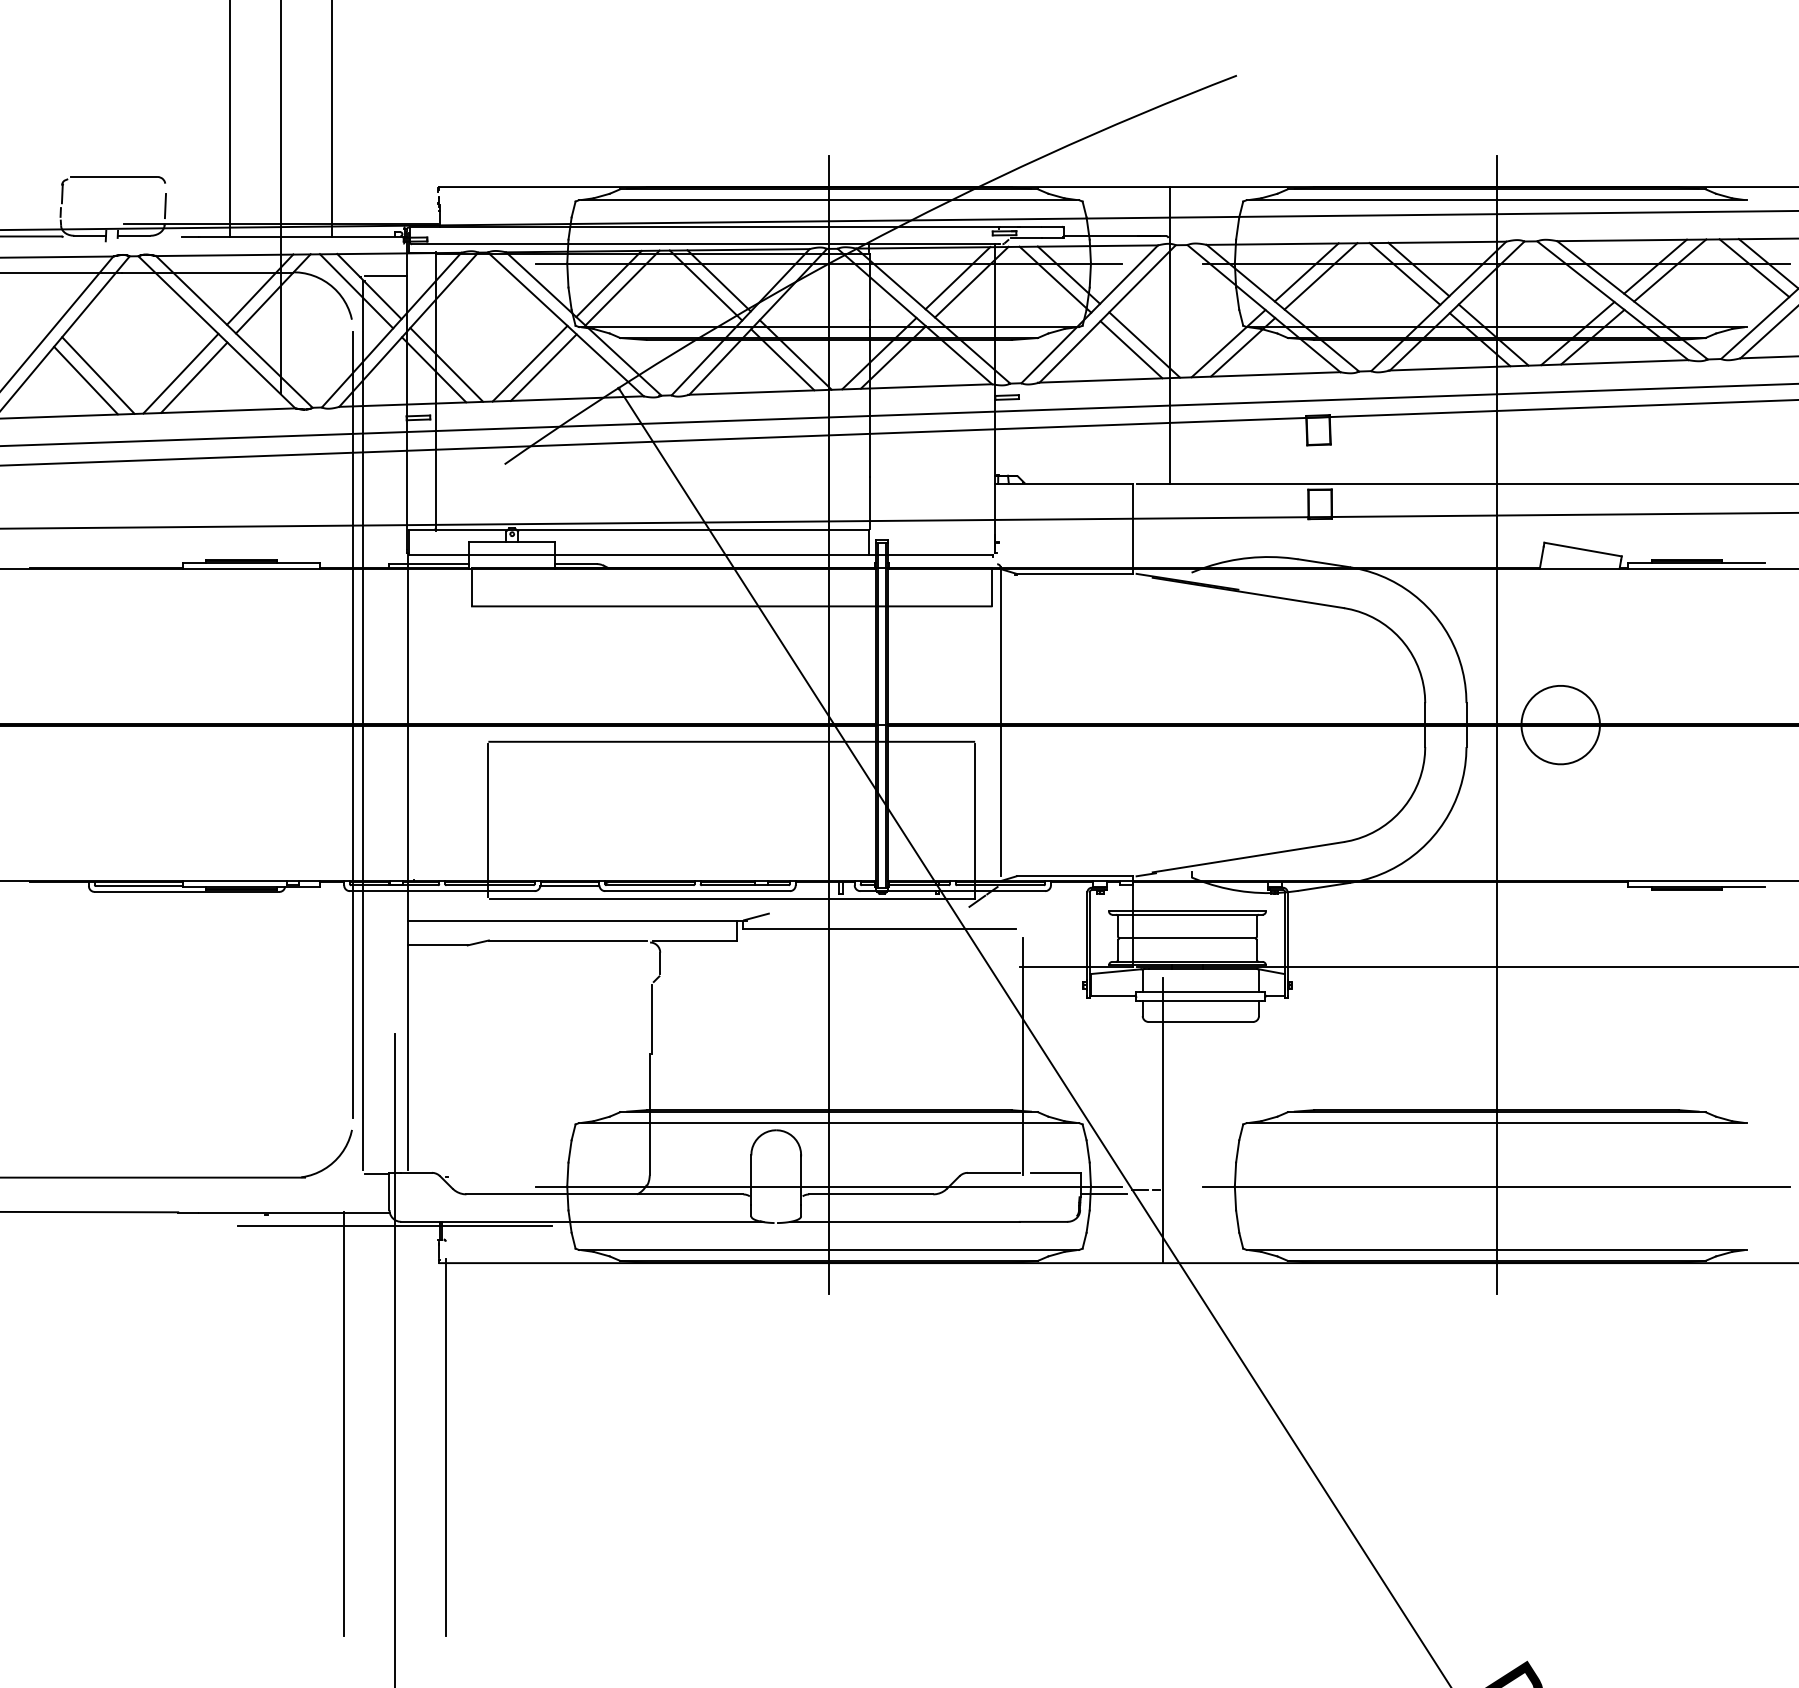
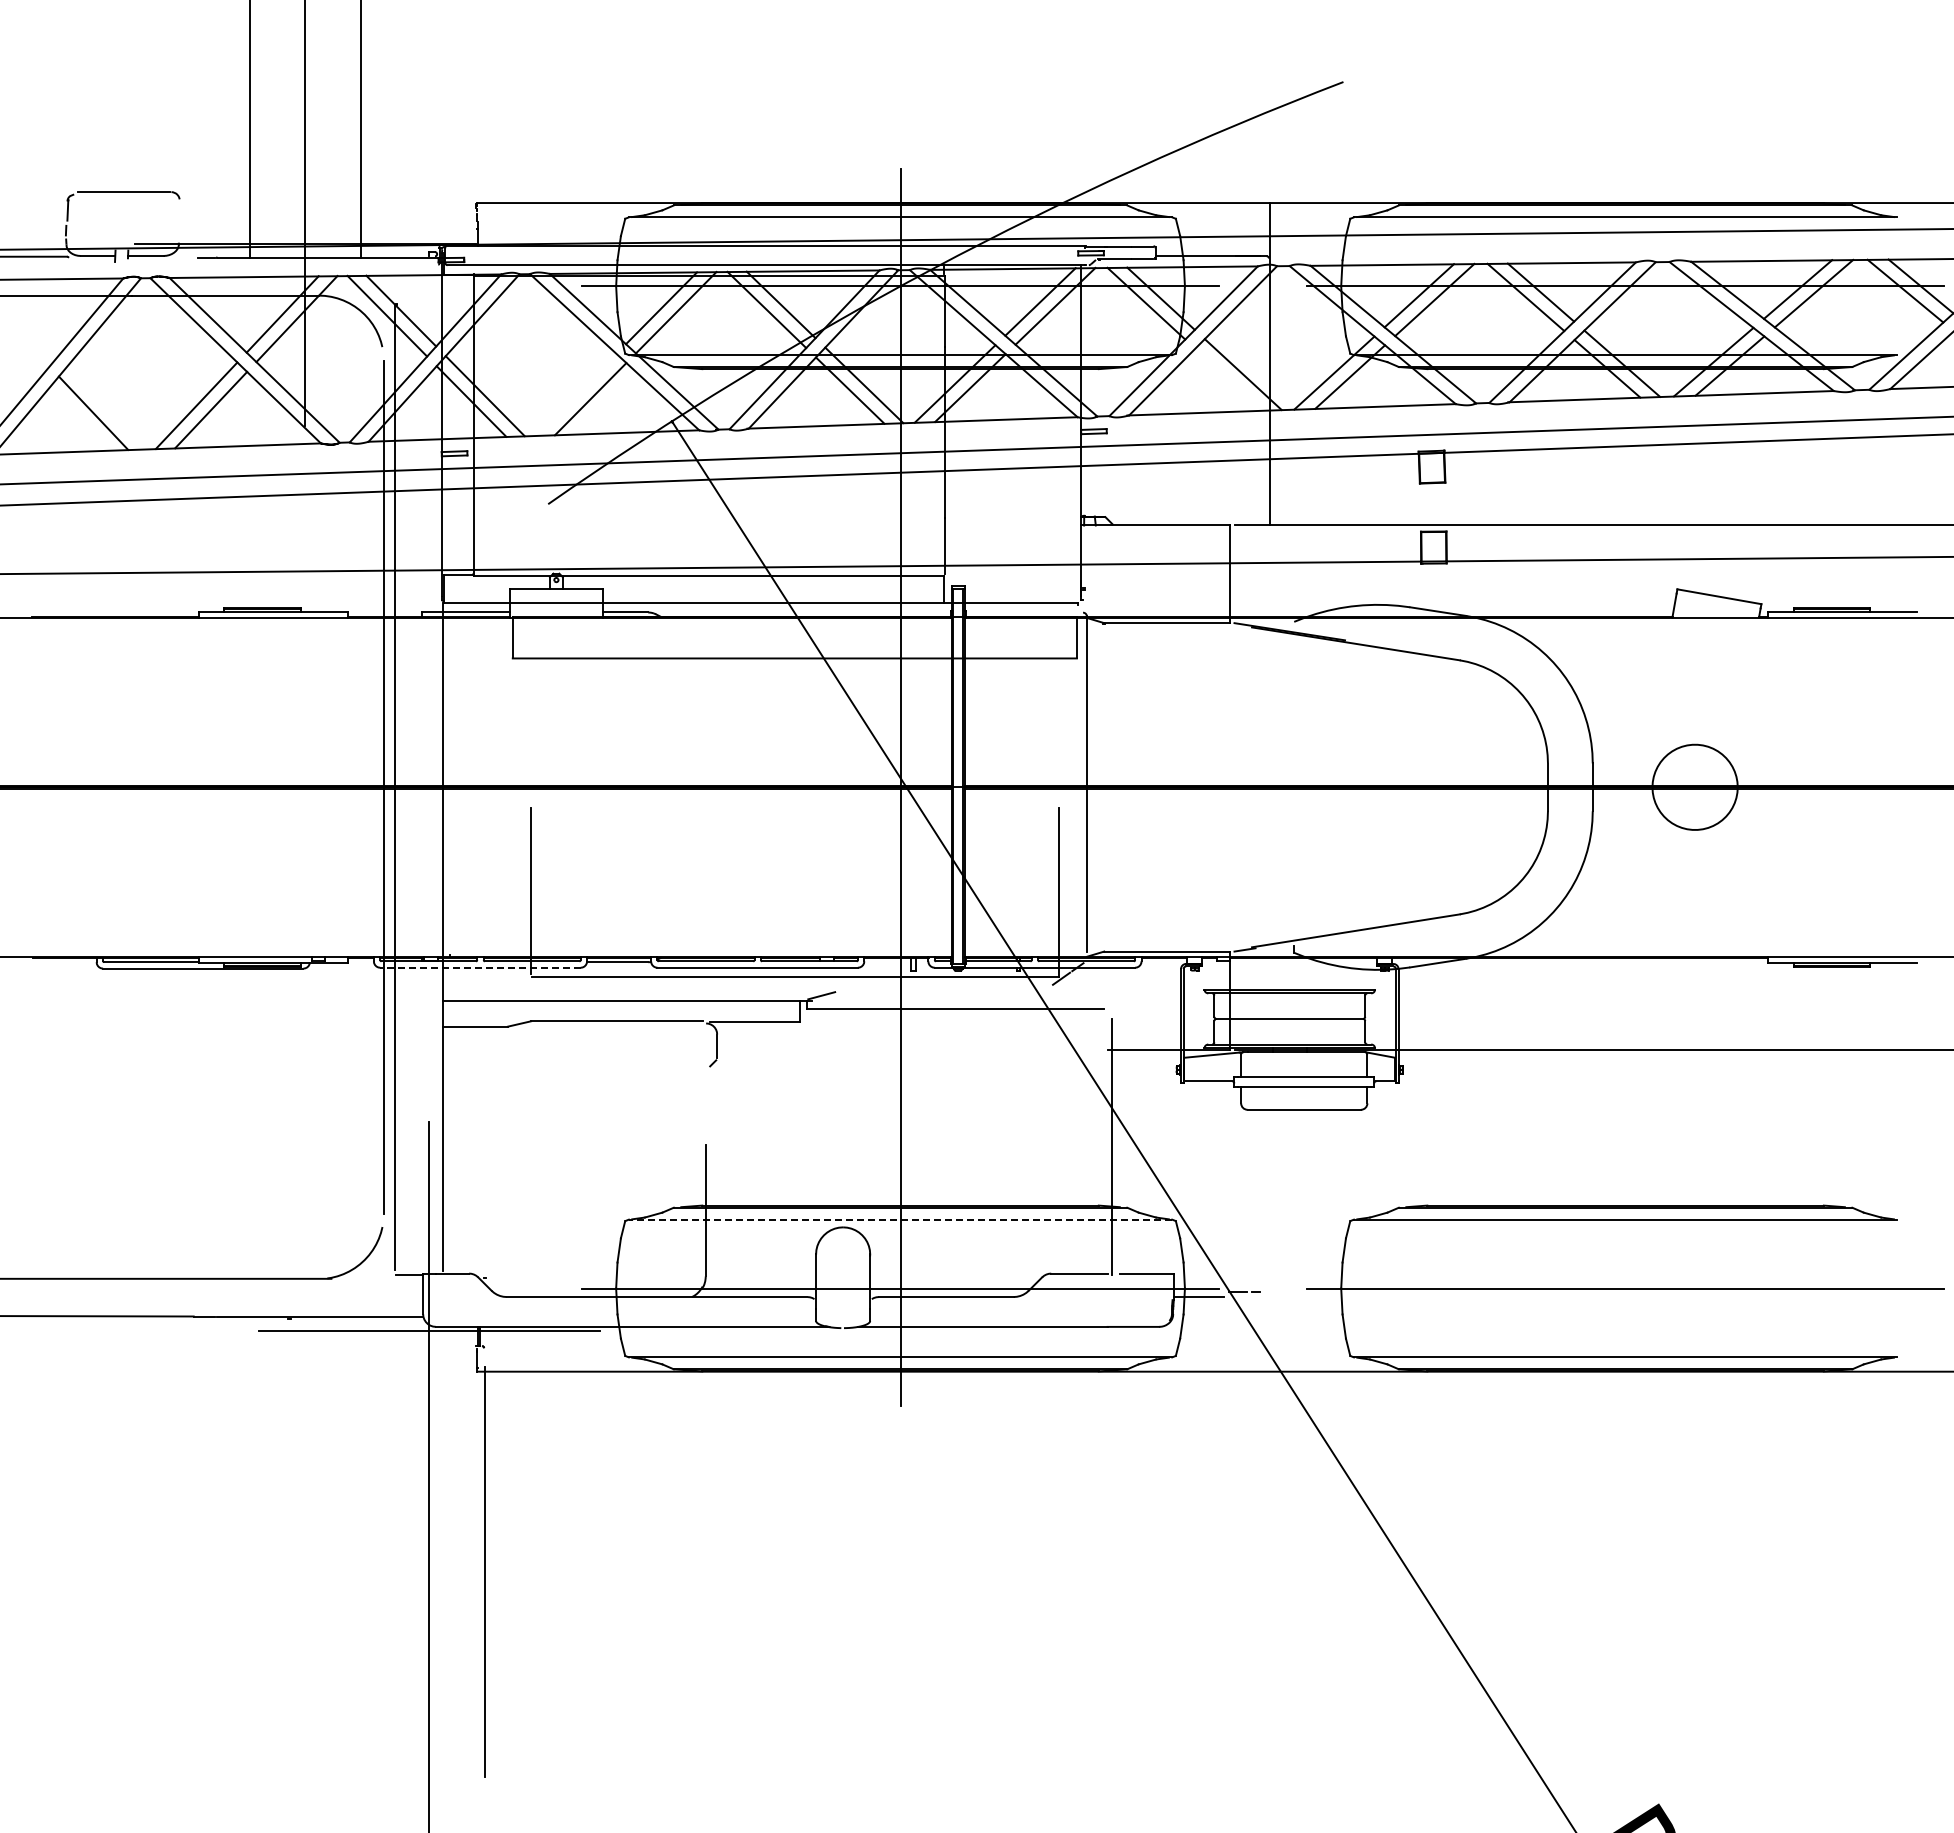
line: (165, 205) -> (179, 223), removed
line: (385, 275) -> (418, 299), removed
line: (1131, 349) -> (1228, 379), removed
line: (529, 363) -> (575, 394), removed
line: (97, 375) -> (106, 407), removed
line: (1496, 725) -> (1625, 787), removed
line: (731, 741) -> (794, 805), removed
line: (441, 890) -> (479, 967), solid -> dashed
line: (652, 1019) -> (708, 1107), removed
line: (1163, 1120) -> (1263, 1216), removed
line: (829, 1123) -> (900, 1219), solid -> dashed
line: (344, 1423) -> (374, 1545), removed

